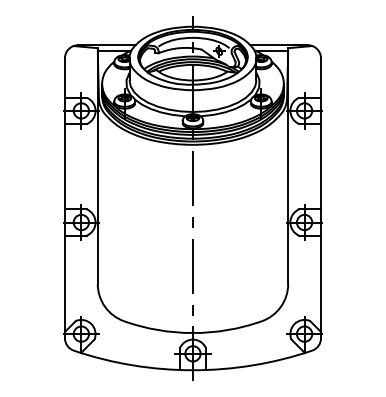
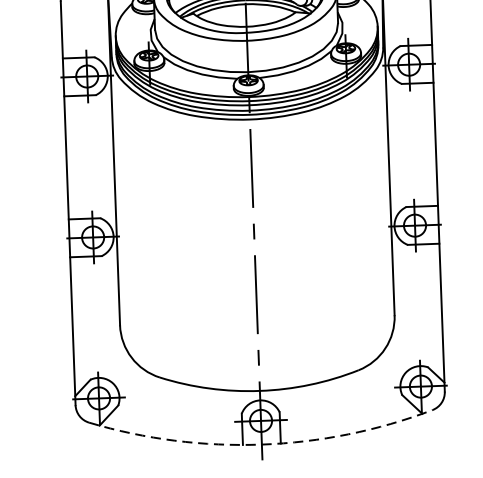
arc: (192, 370) -> (261, 444), solid -> dashed

